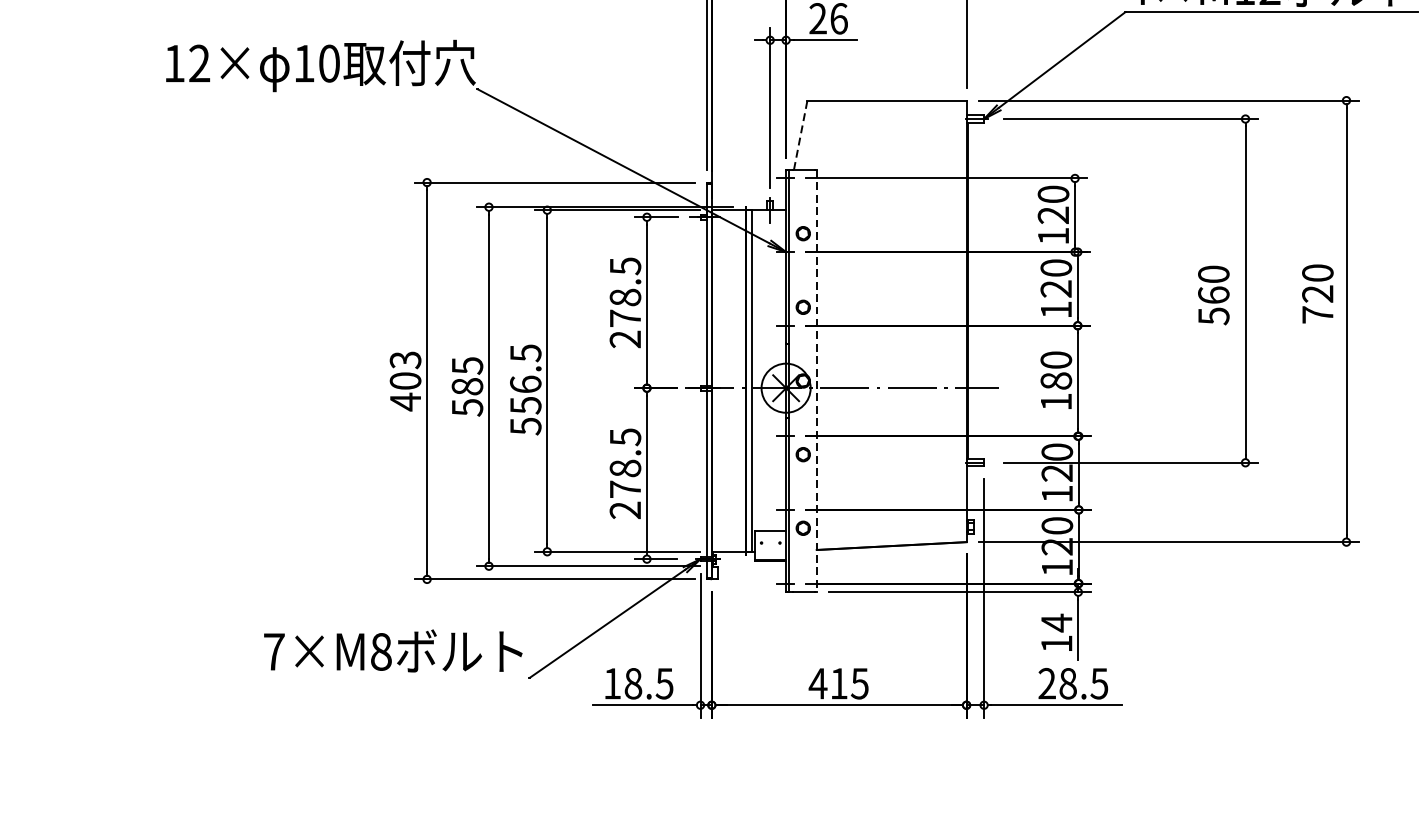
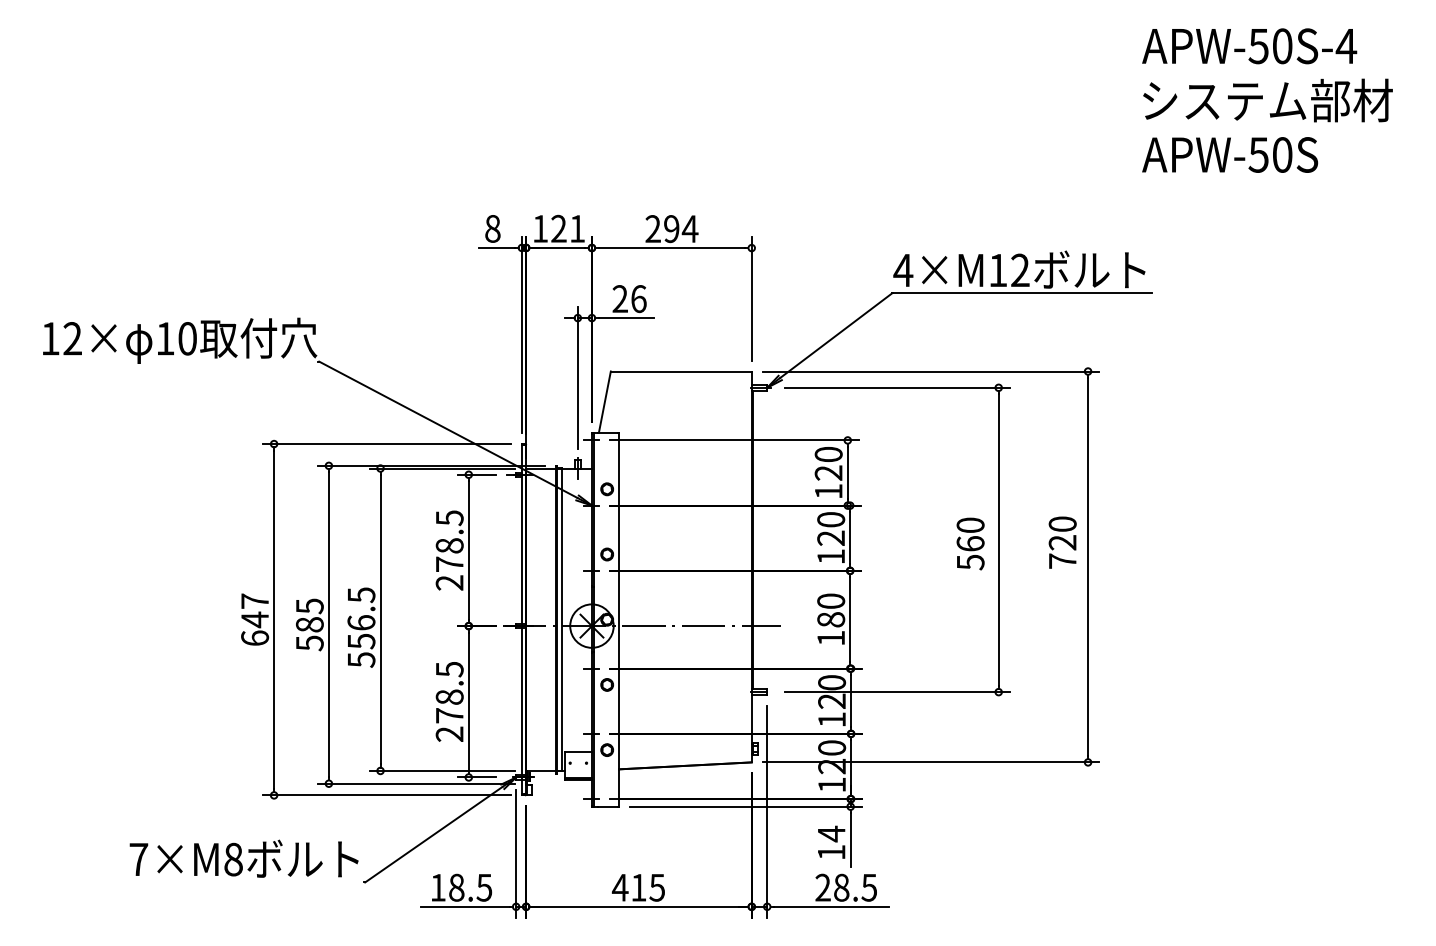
line: (800, 134) -> (604, 401), dashed -> solid
text: (406, 380) -> (255, 619), 403 -> 647
line: (817, 380) -> (619, 619), dashed -> solid

